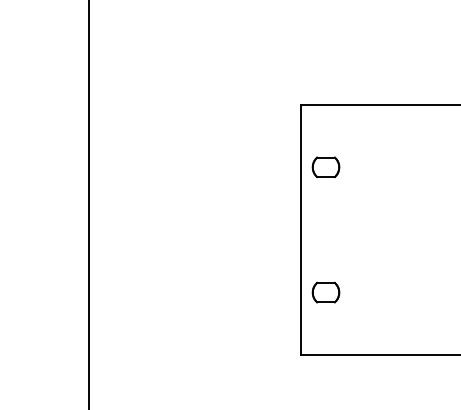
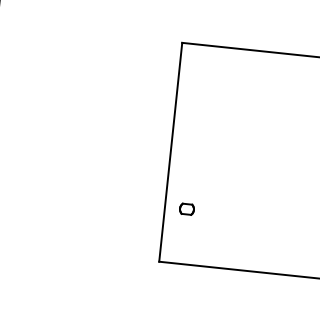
part: (325, 167) -> (198, 100), removed
part: (325, 292) -> (186, 209), size x0.6

